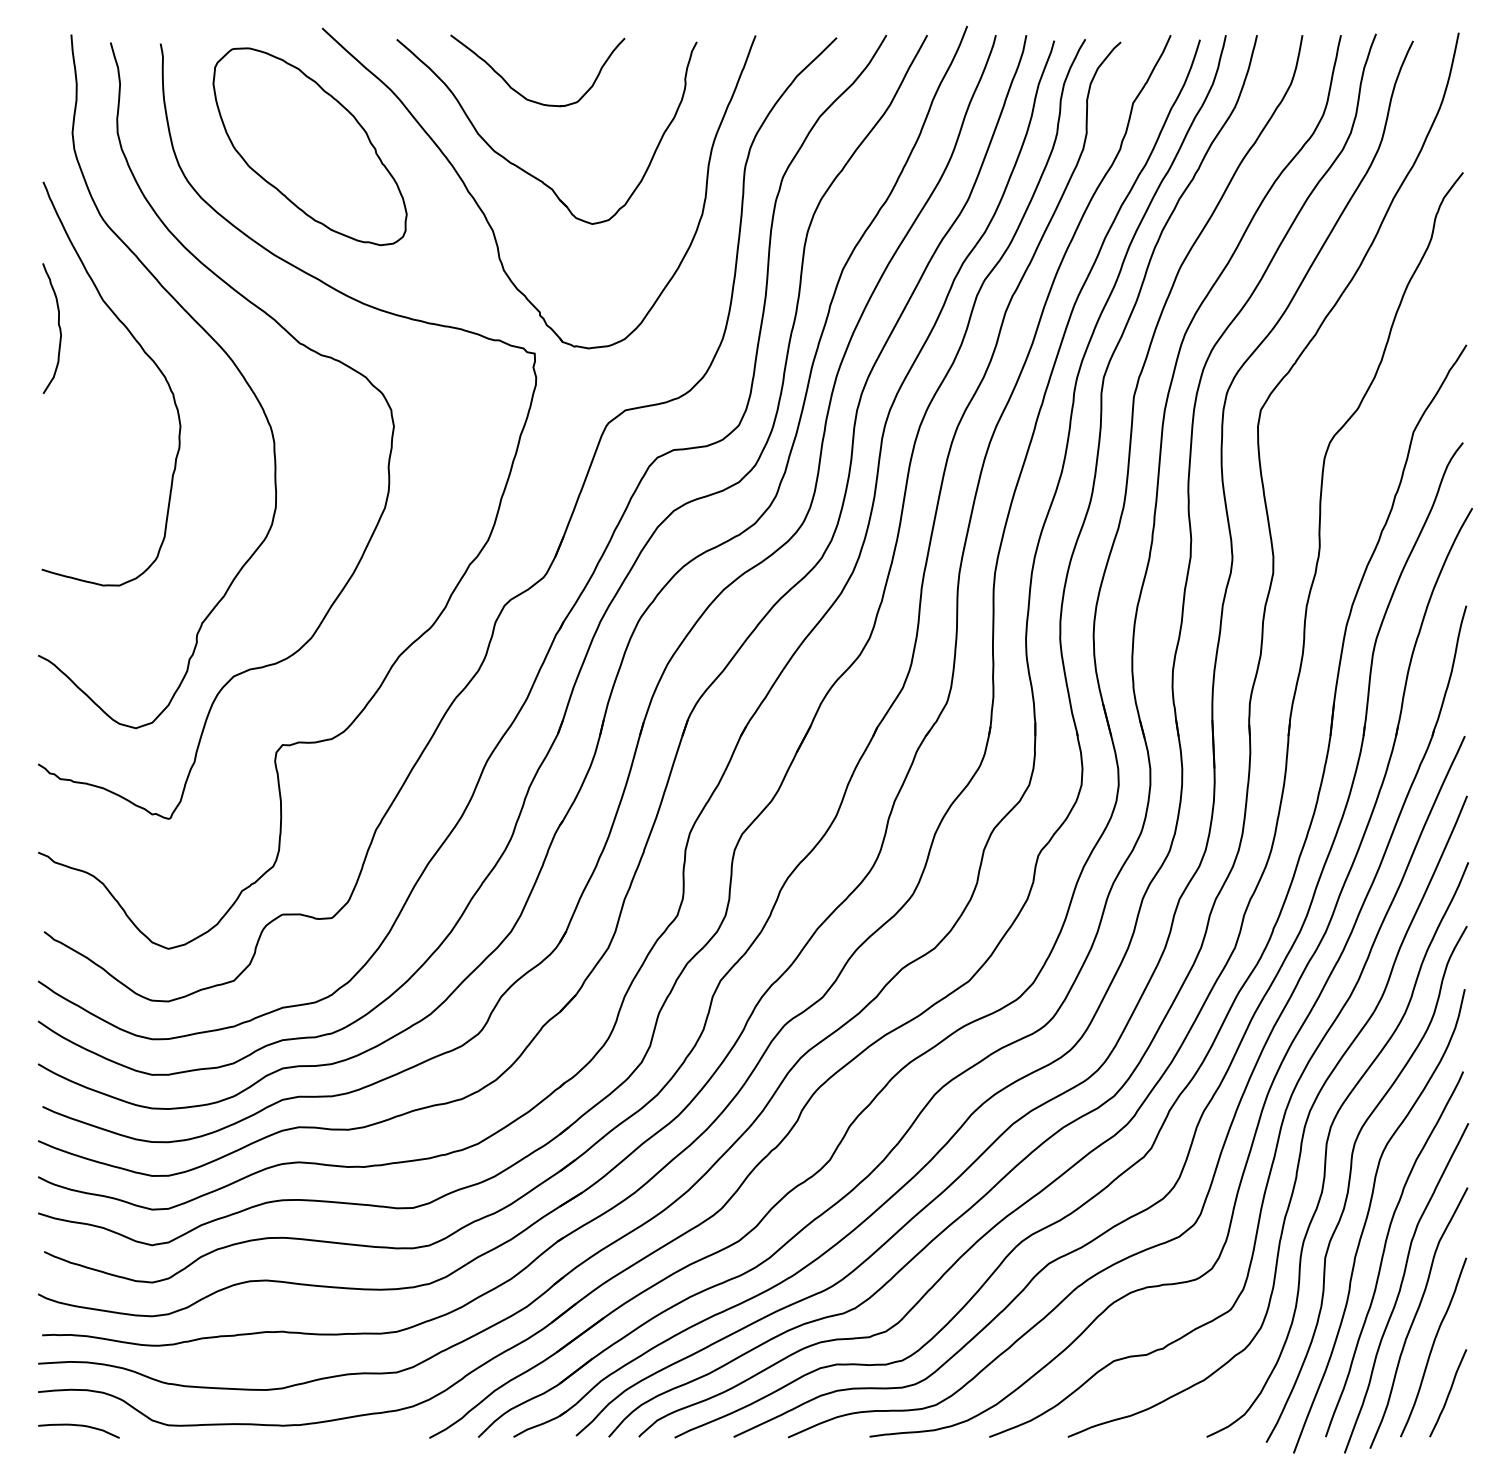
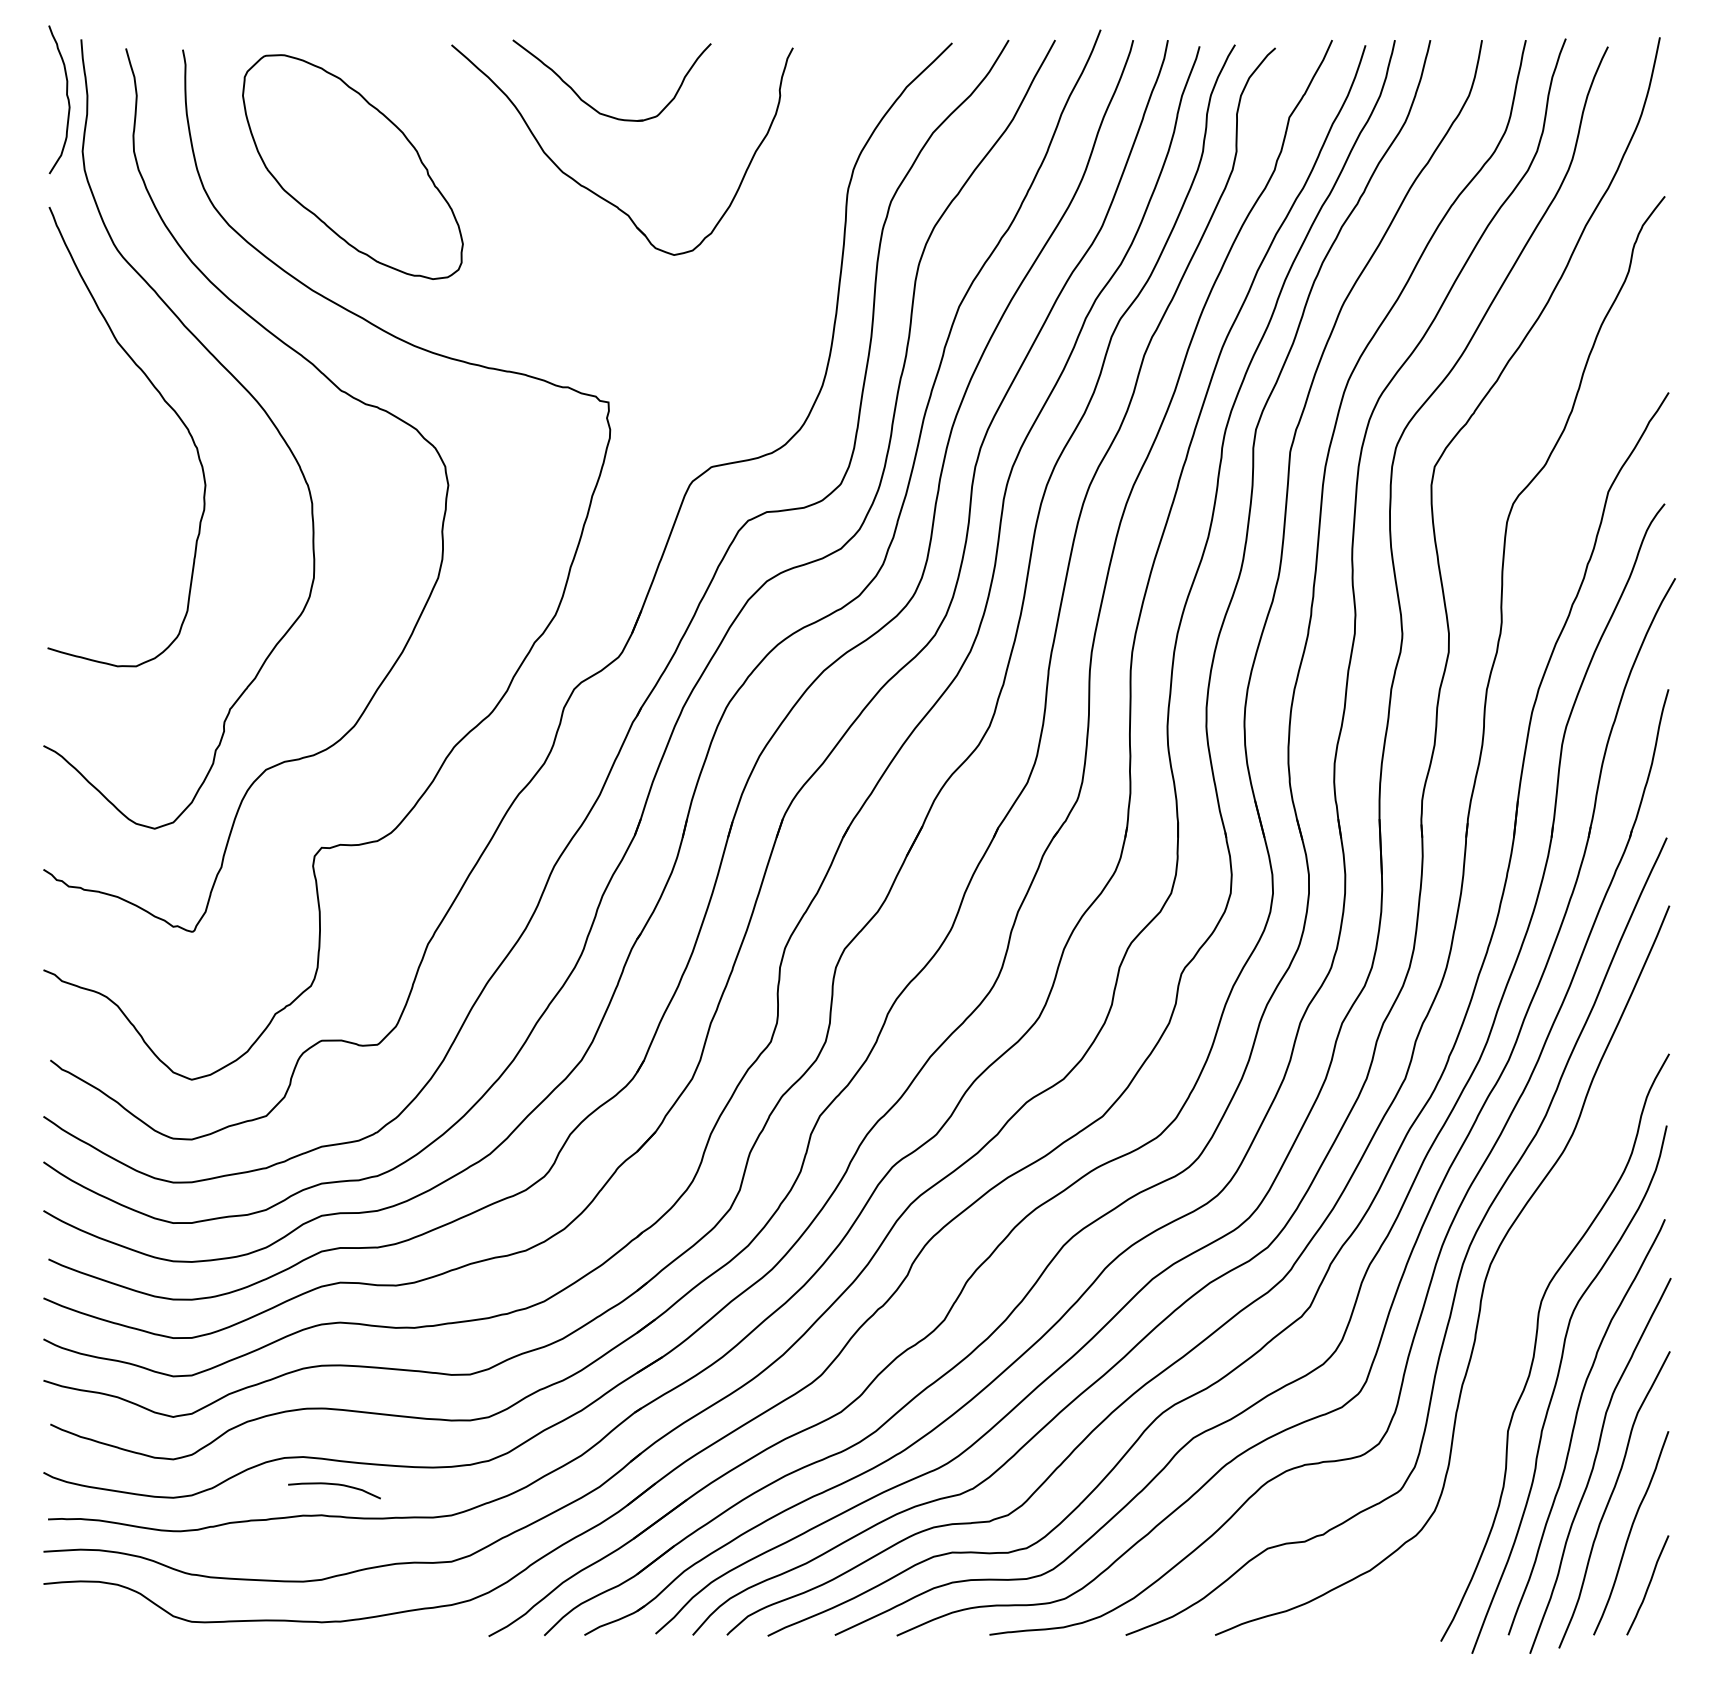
part: (485, 214) -> (552, 244), removed
curve: (58, 327) -> (66, 98), moved
curve: (1327, 1149) -> (1510, 1307), removed
curve: (78, 1426) -> (334, 1485), moved

